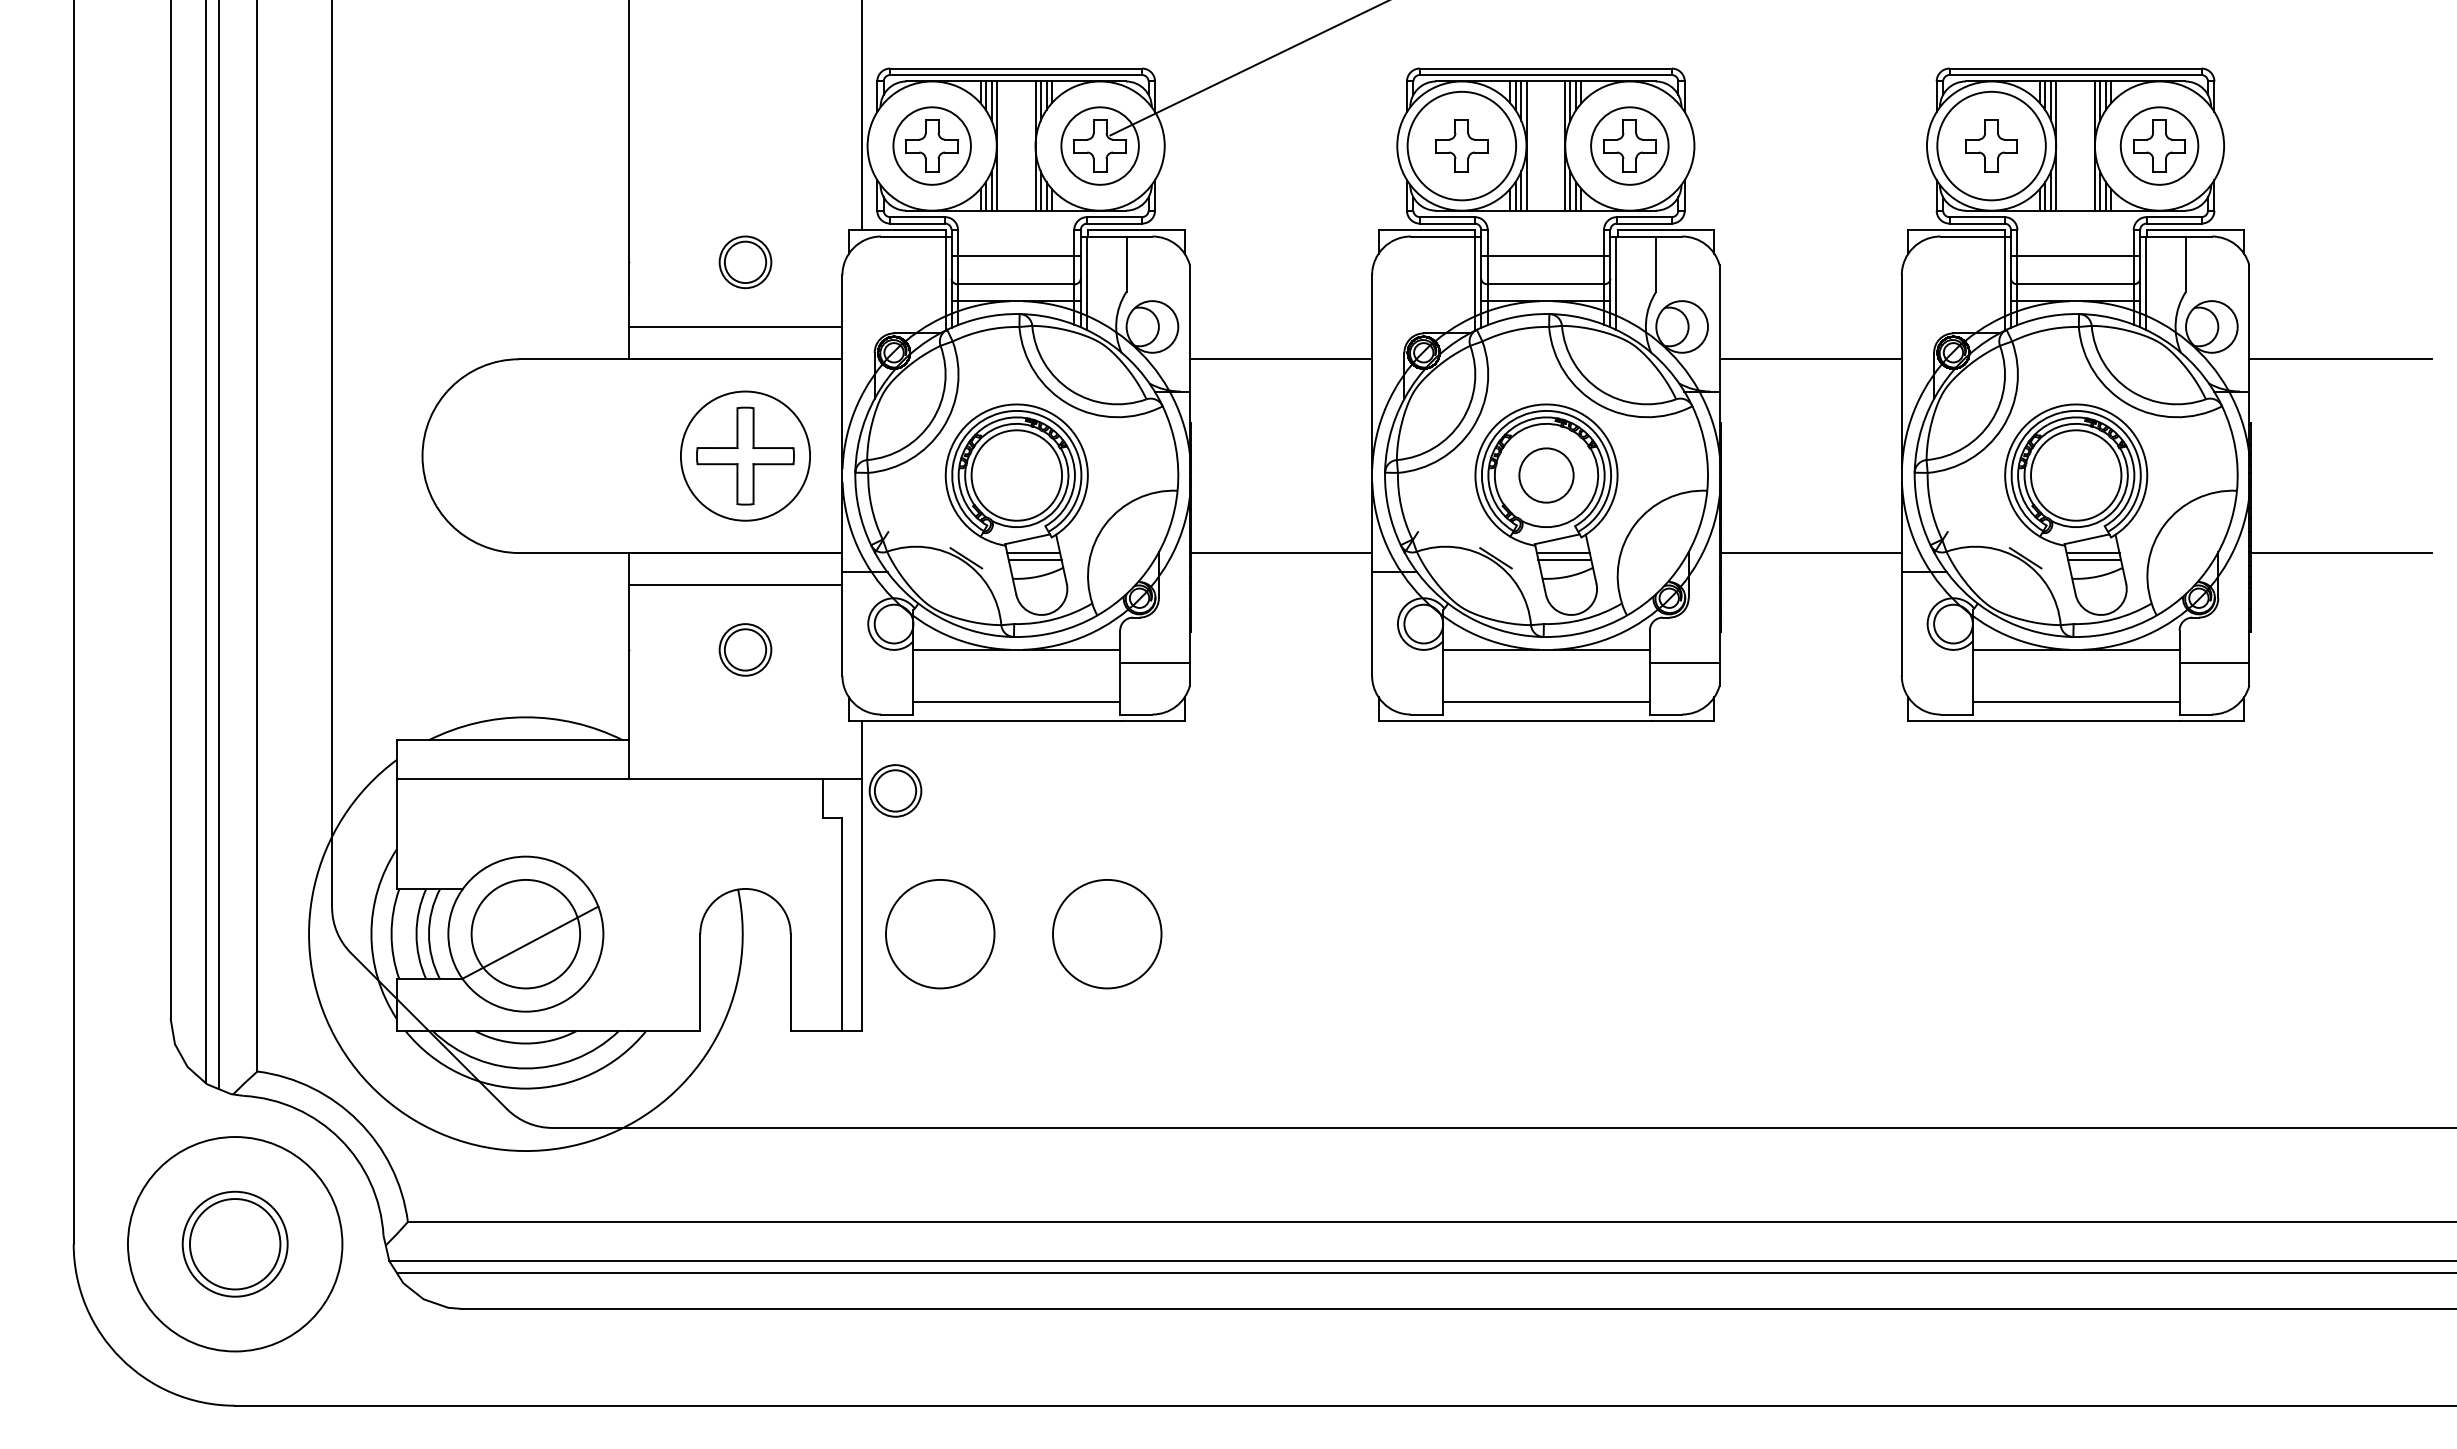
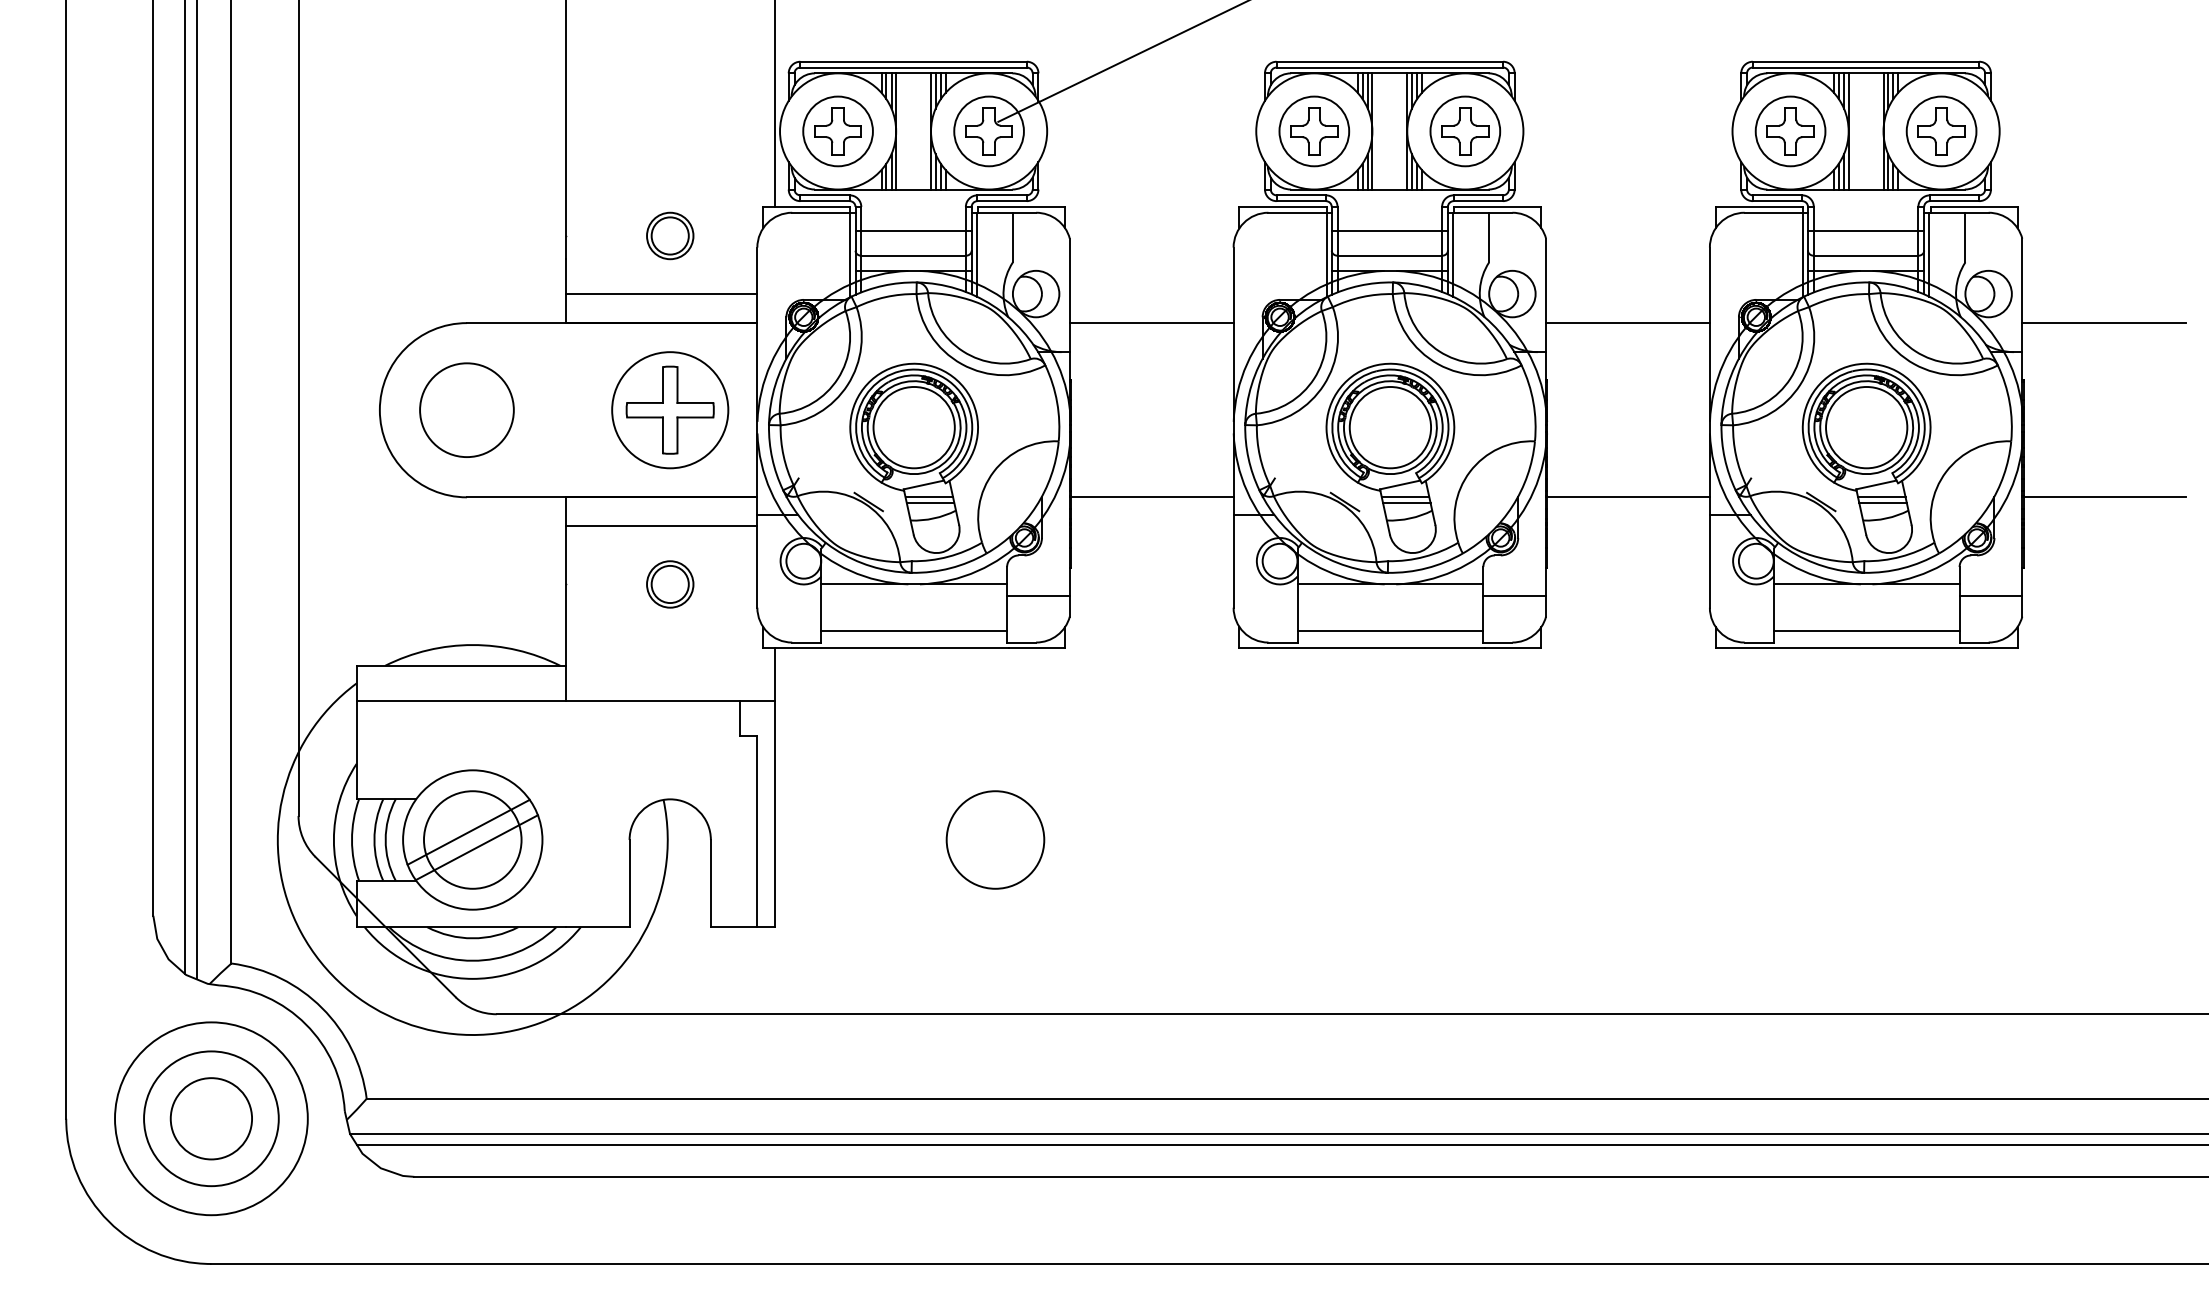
circle: (1461, 145) -> (1313, 130), size x0.71
circle: (1991, 145) -> (1790, 130), size x0.71
circle: (519, 456) -> (467, 410), added
circle: (1546, 475) -> (1390, 427), size x1.67
part: (895, 790) -> (805, 710), removed
line: (521, 925) -> (468, 832), added
circle: (940, 934) -> (845, 840), removed
circle: (235, 1244) -> (211, 1119), size x1.43

